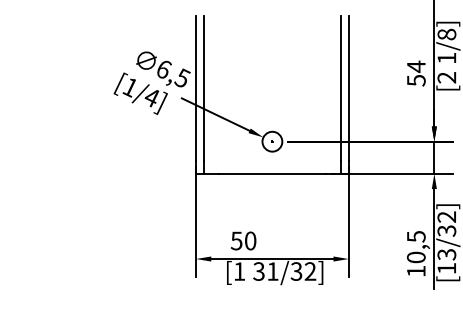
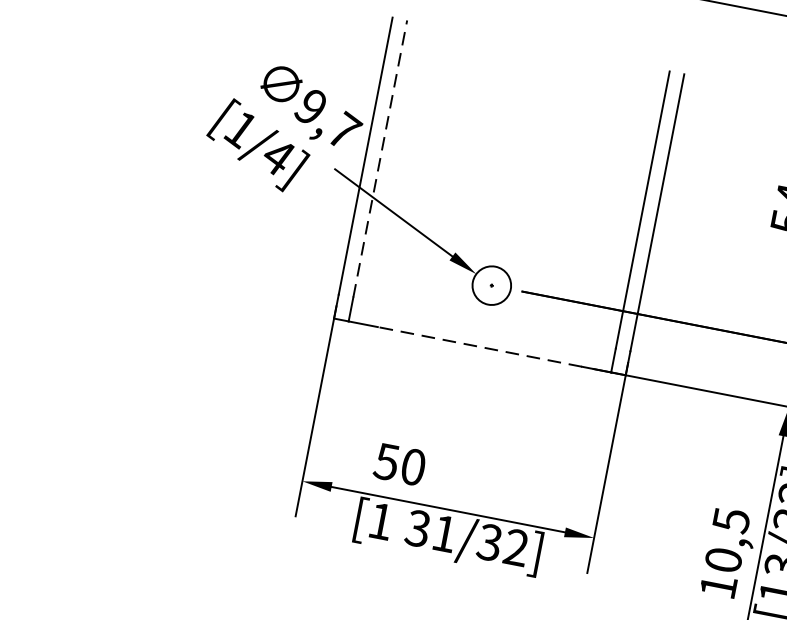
text: (173, 73) -> (328, 118), 6,5 -> 9,7
line: (203, 88) -> (380, 158), solid -> dashed
line: (271, 173) -> (478, 346), solid -> dashed

